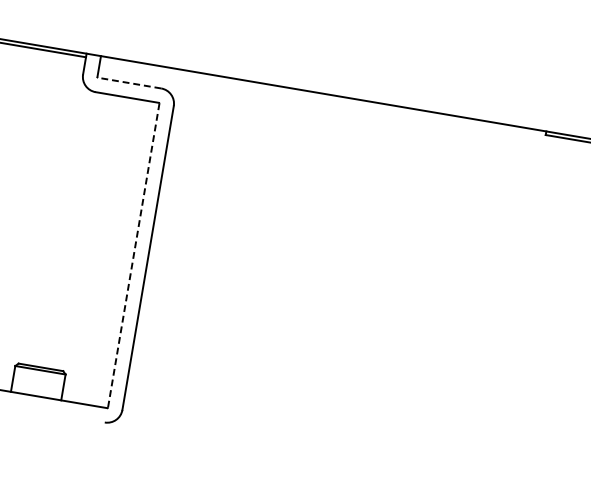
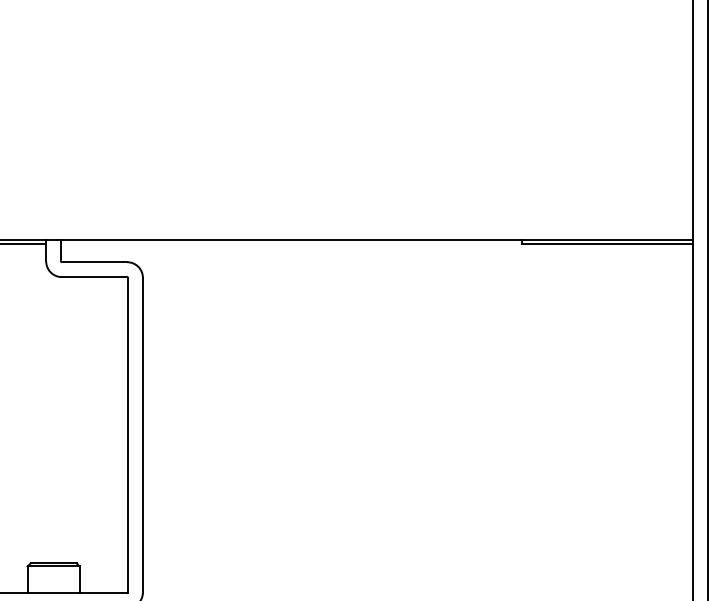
line: (129, 83) -> (94, 262), dashed -> solid
line: (134, 255) -> (128, 434), dashed -> solid

